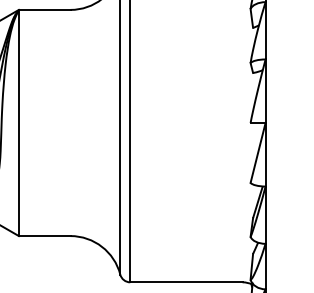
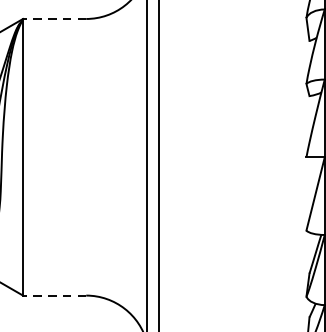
line: (44, 9) -> (54, 18), solid -> dashed
line: (44, 236) -> (54, 296), solid -> dashed

